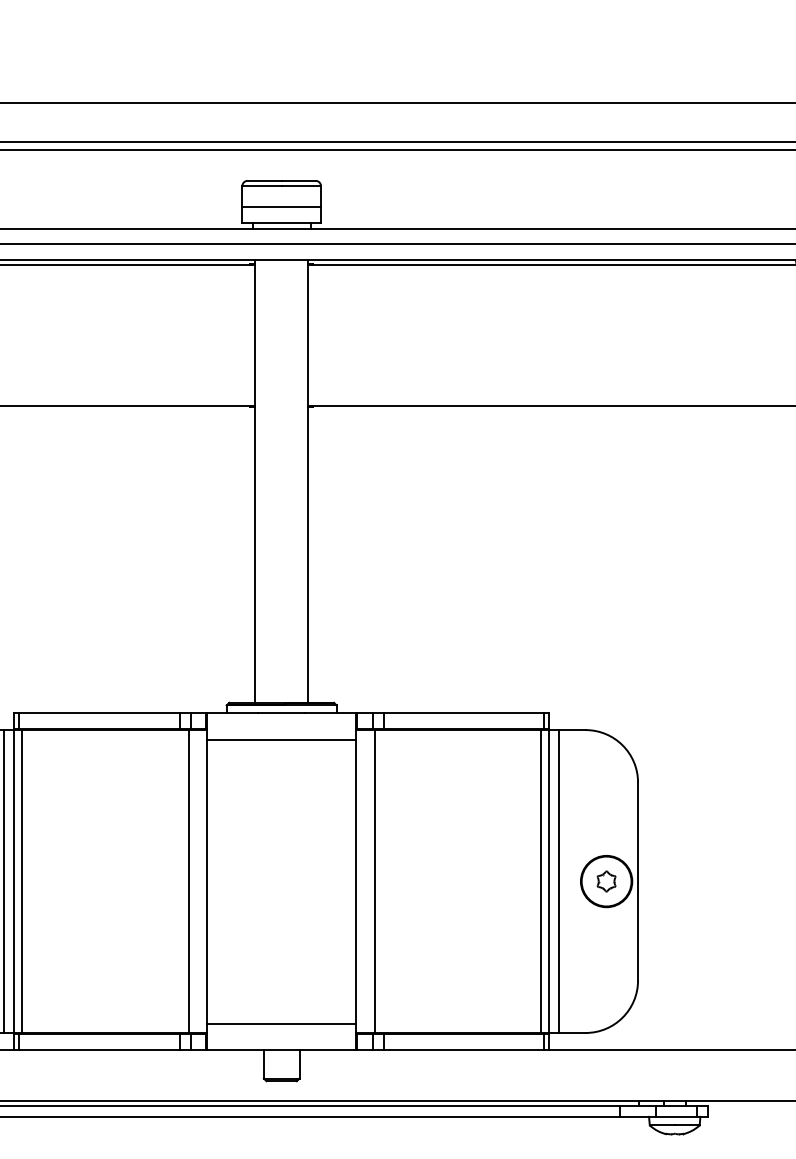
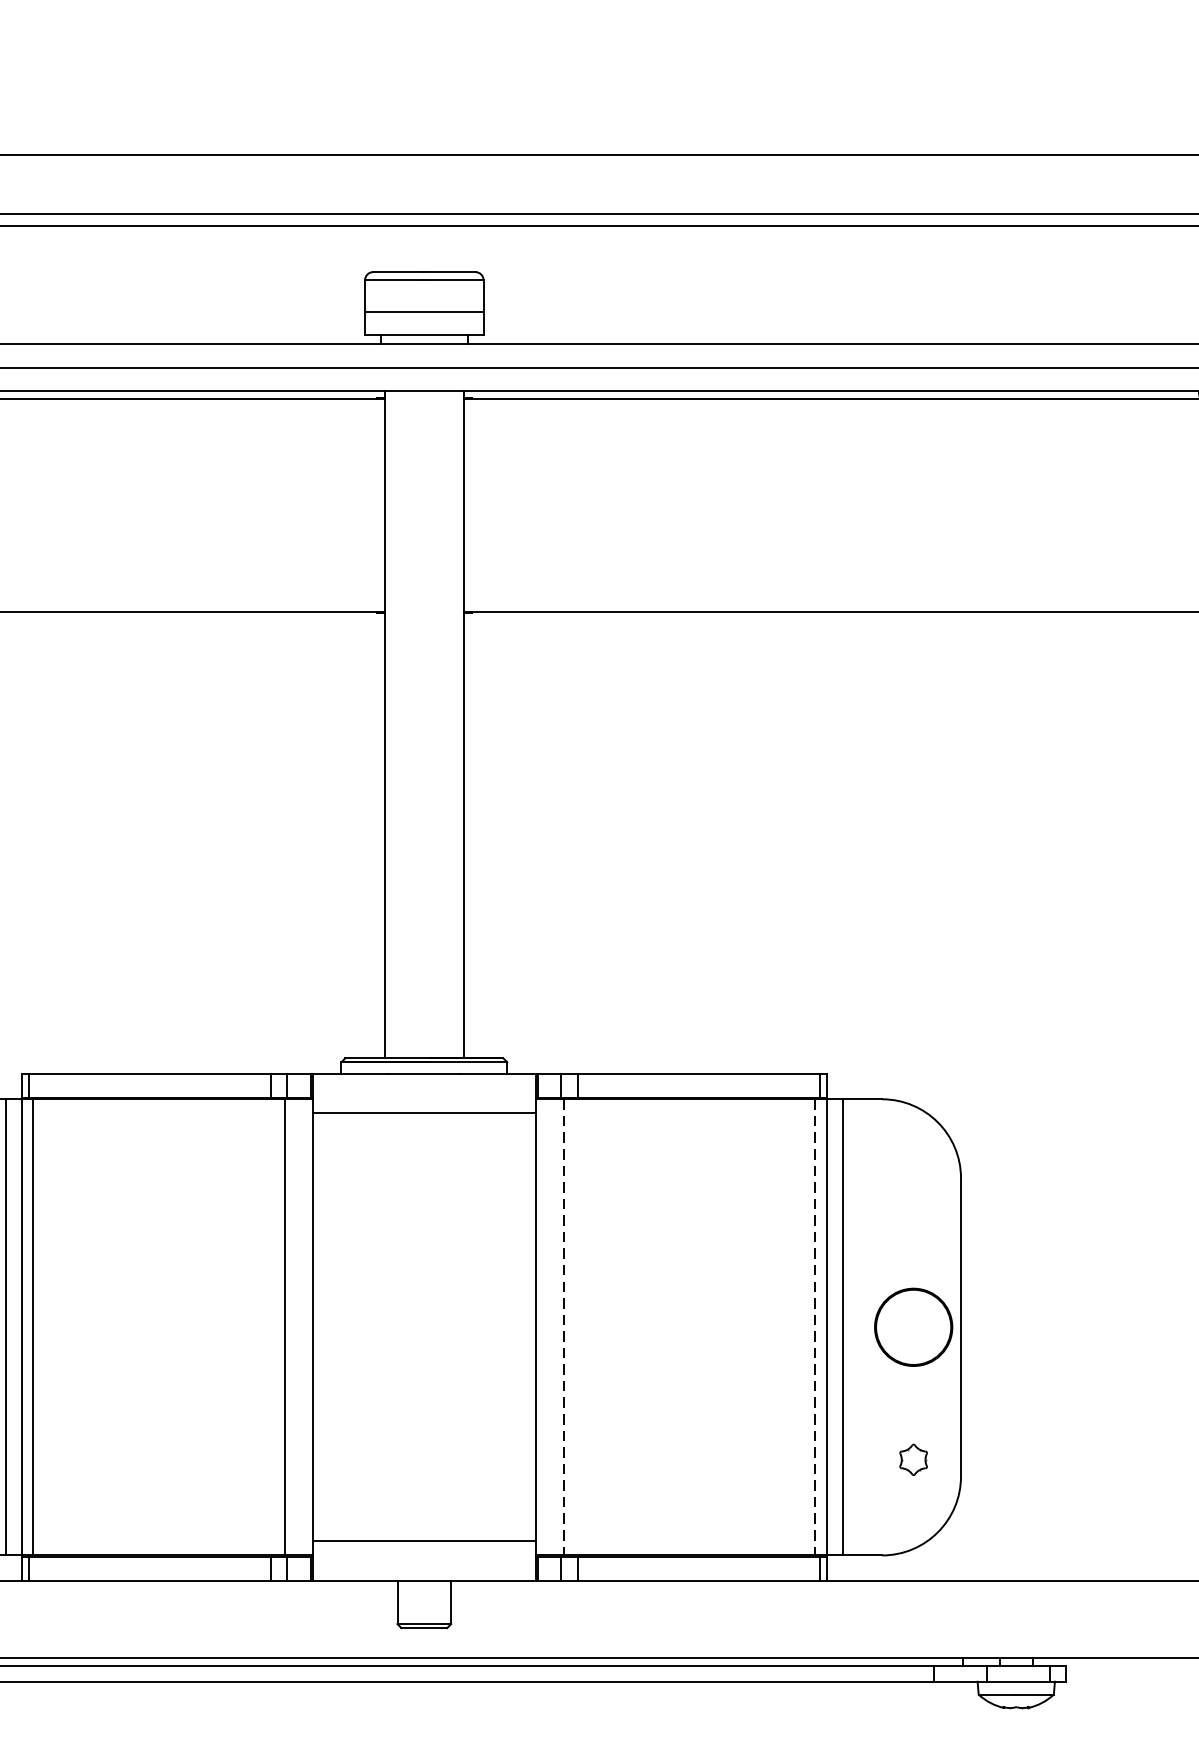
part: (606, 881) -> (913, 1459), moved
line: (374, 882) -> (564, 1328), solid -> dashed
line: (541, 882) -> (815, 1328), solid -> dashed

